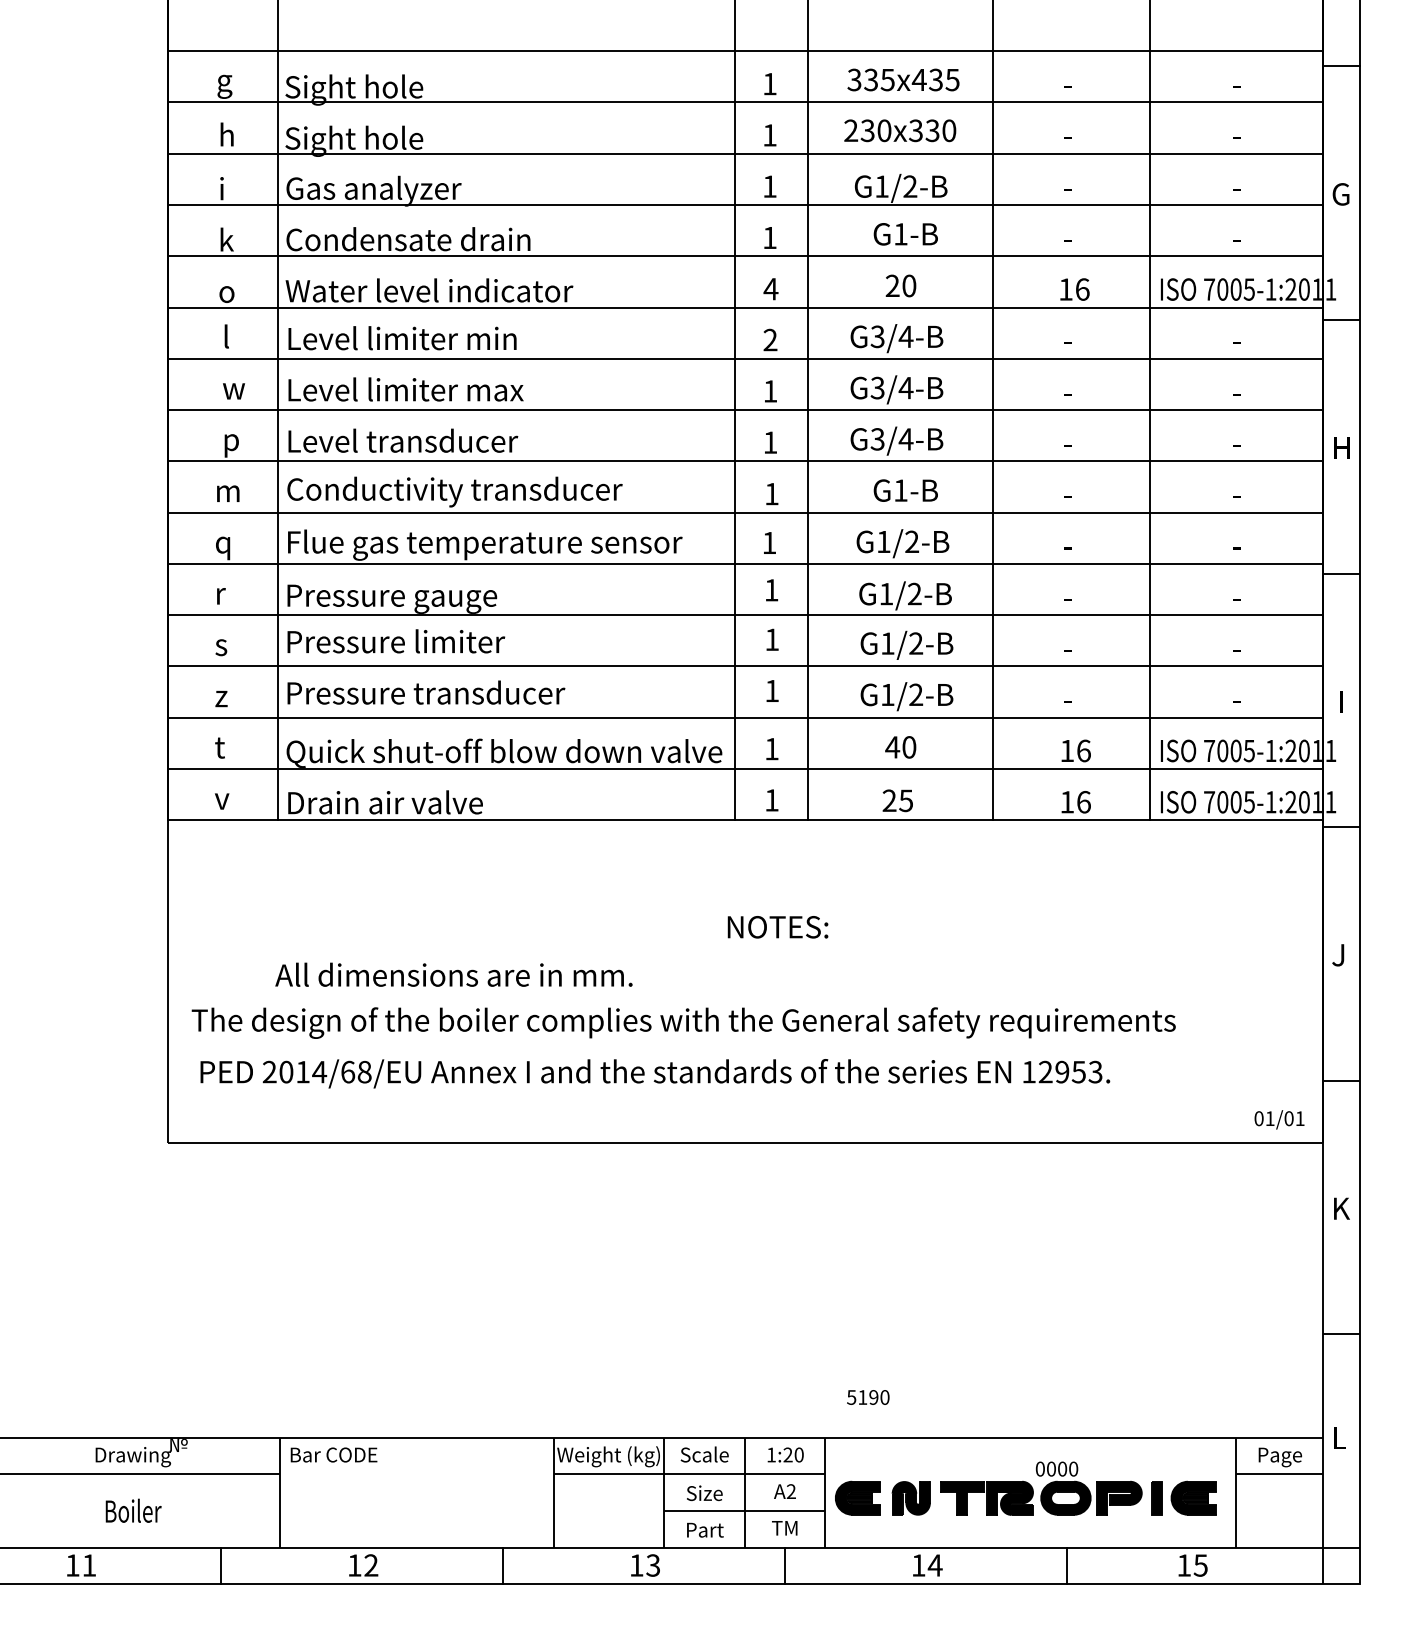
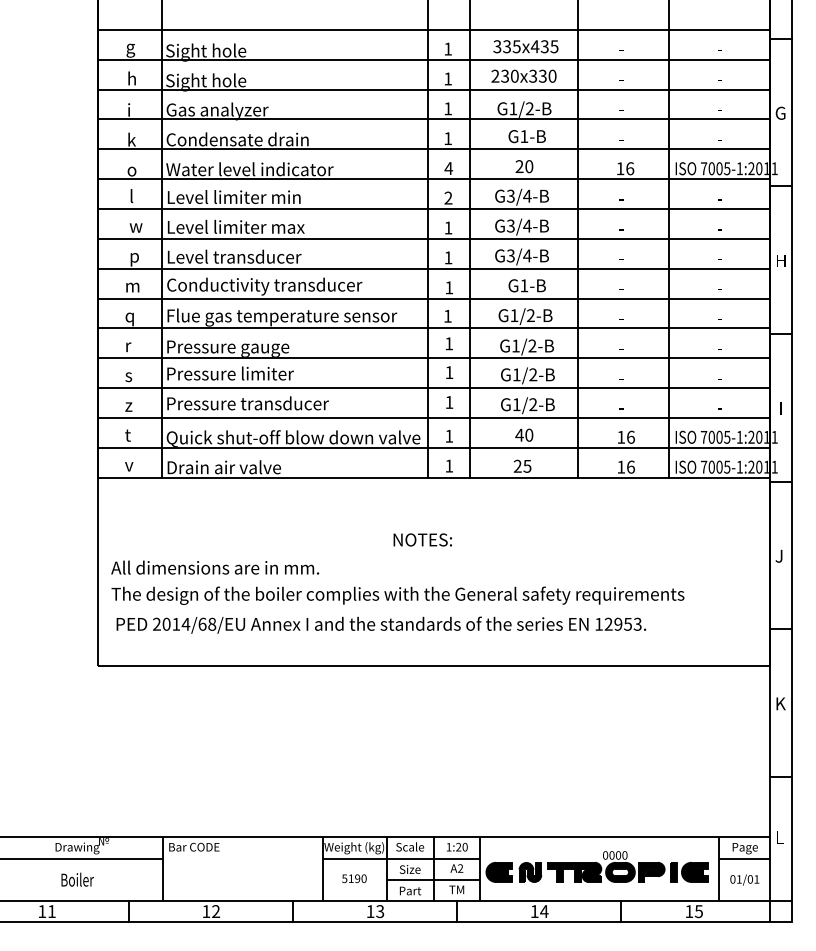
text: (777, 926) -> (422, 539), moved
text: (454, 974) -> (215, 567), moved
text: (1279, 1118) -> (744, 879), moved
text: (868, 1397) -> (354, 878), moved

